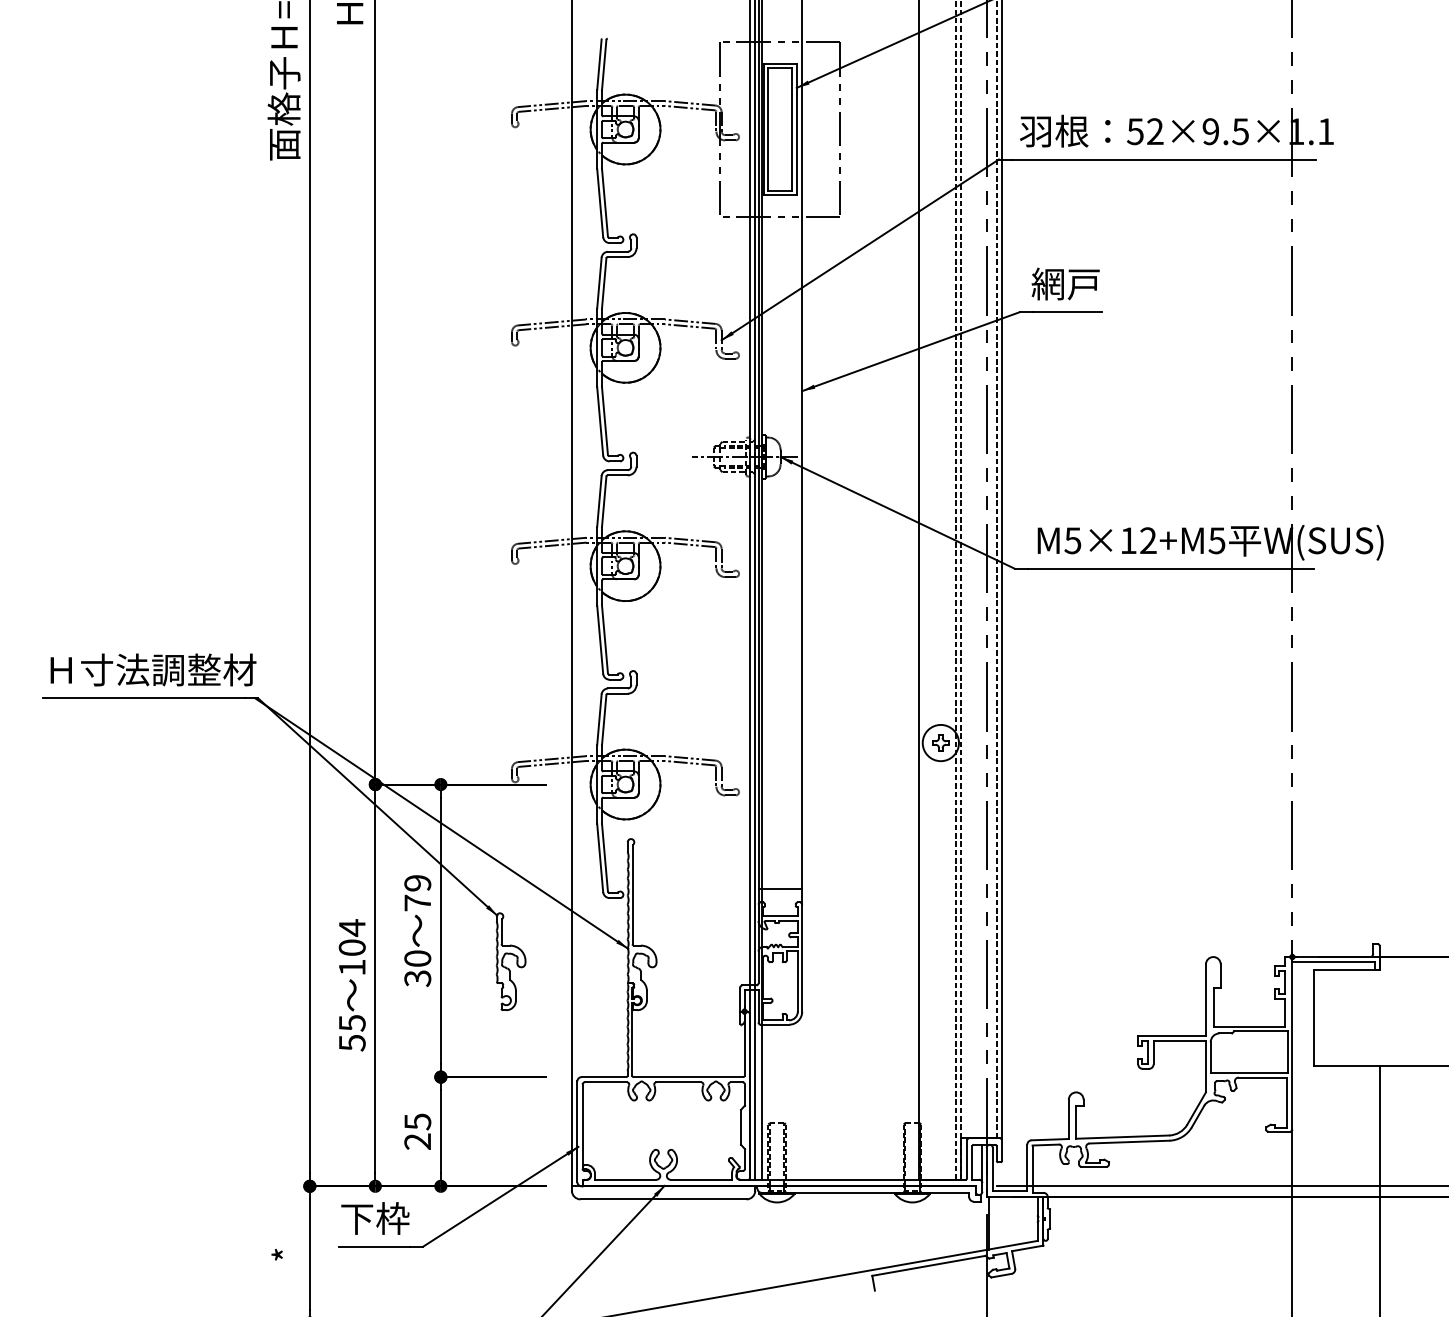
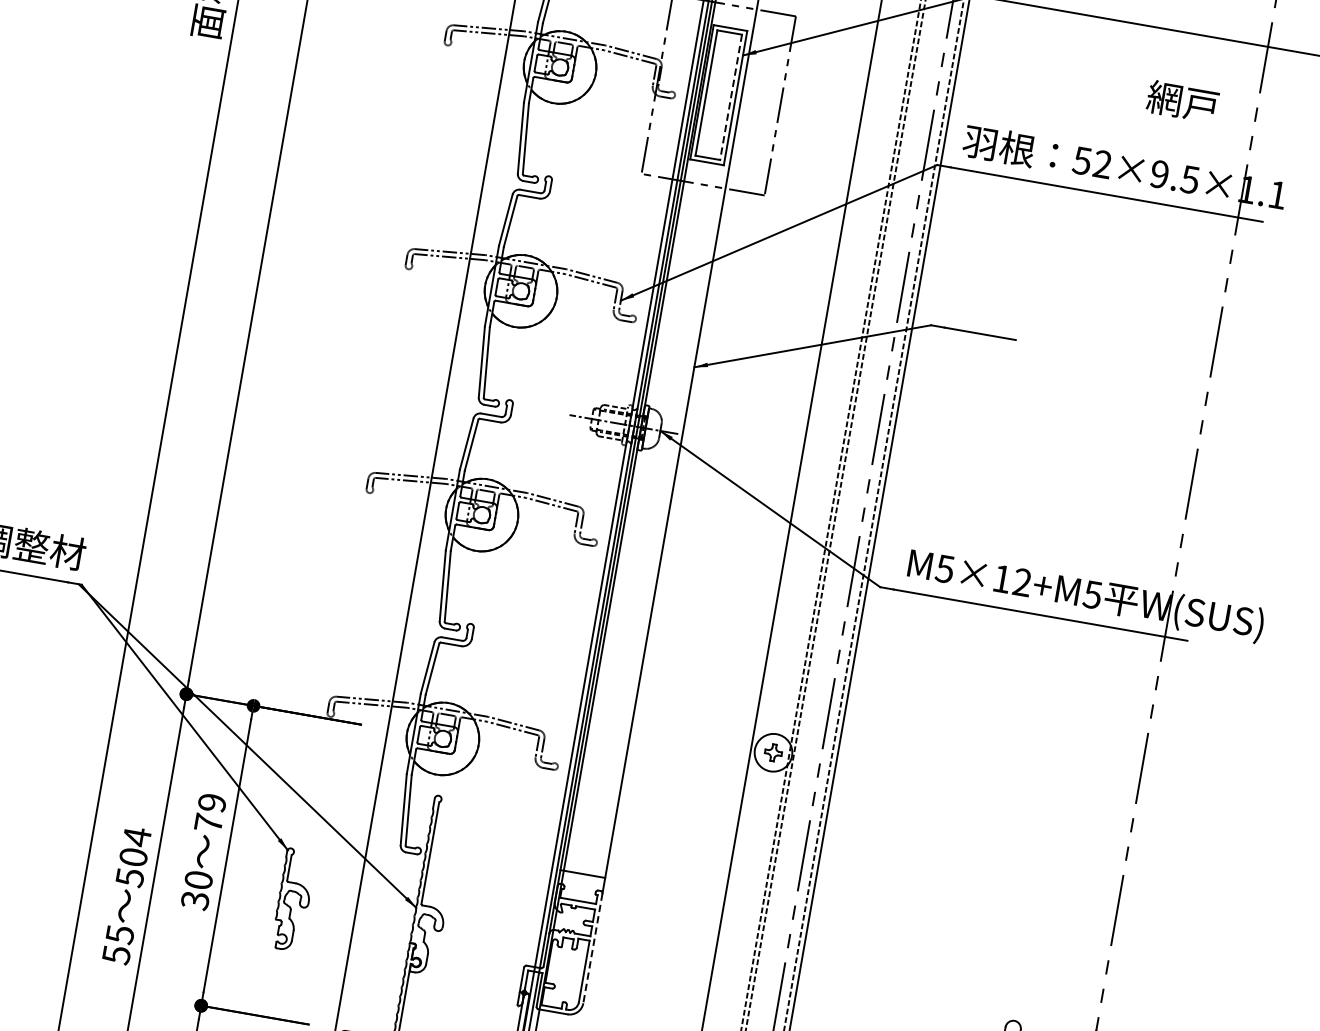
line: (792, 130) -> (731, 98), solid -> dashed
text: (1065, 283) -> (1182, 101), moved
line: (802, 958) -> (593, 948), solid -> dashed
text: (352, 967) -> (130, 877), 104 -> 504

